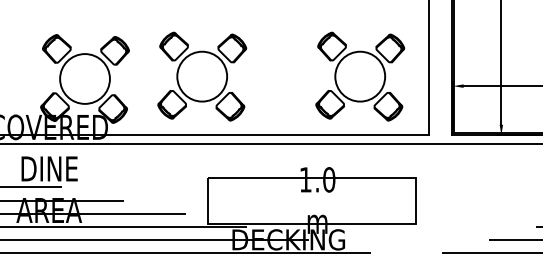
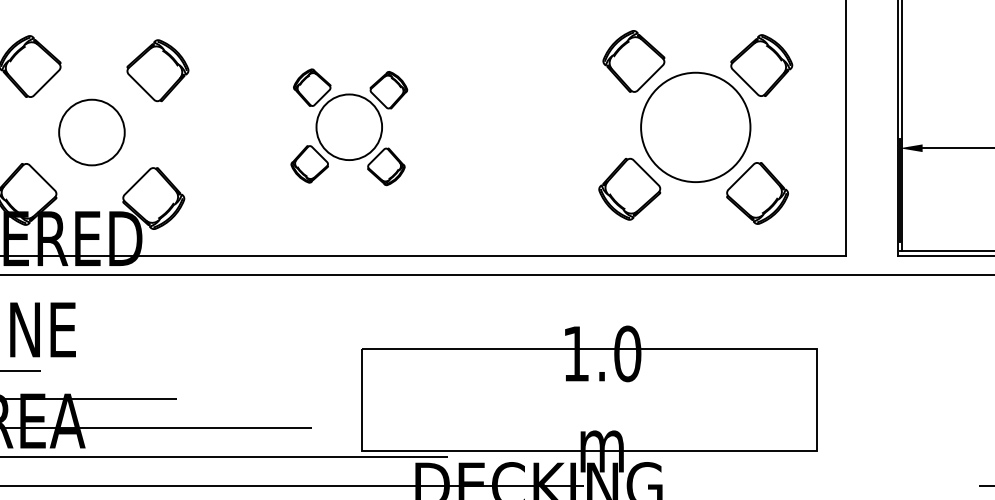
part: (202, 76) -> (349, 127), size x0.6
circle: (84, 78) -> (90, 131), size x0.6

